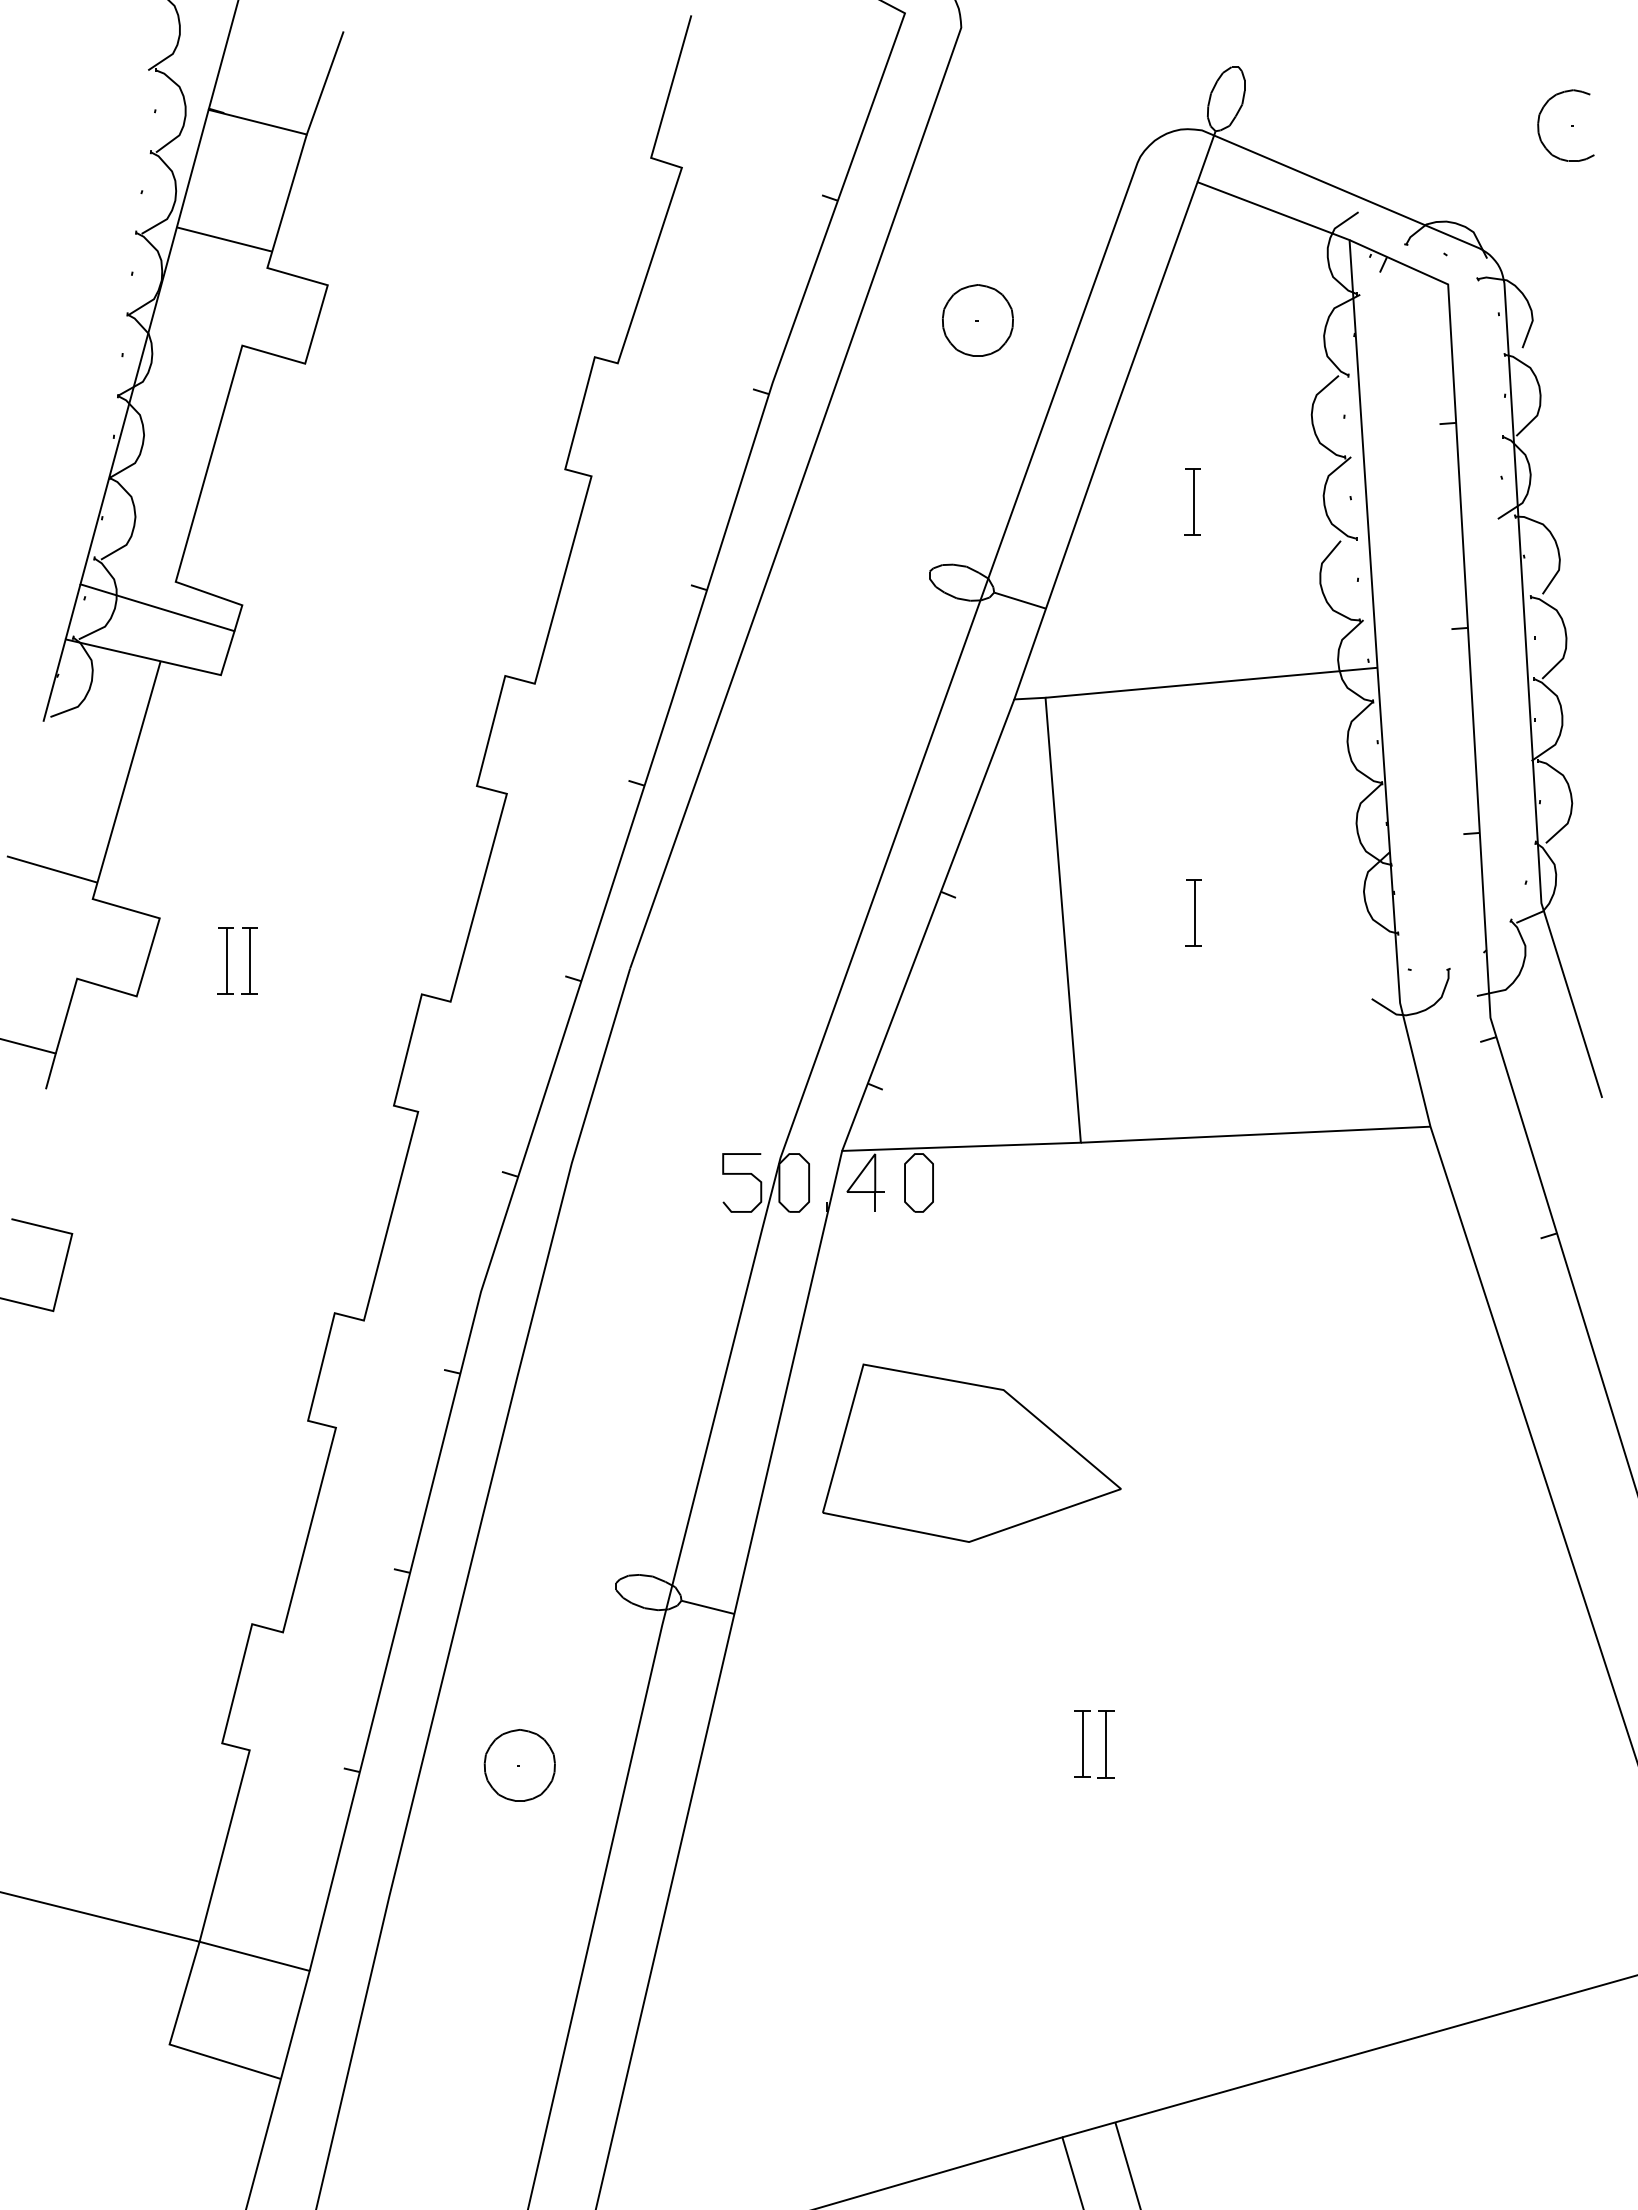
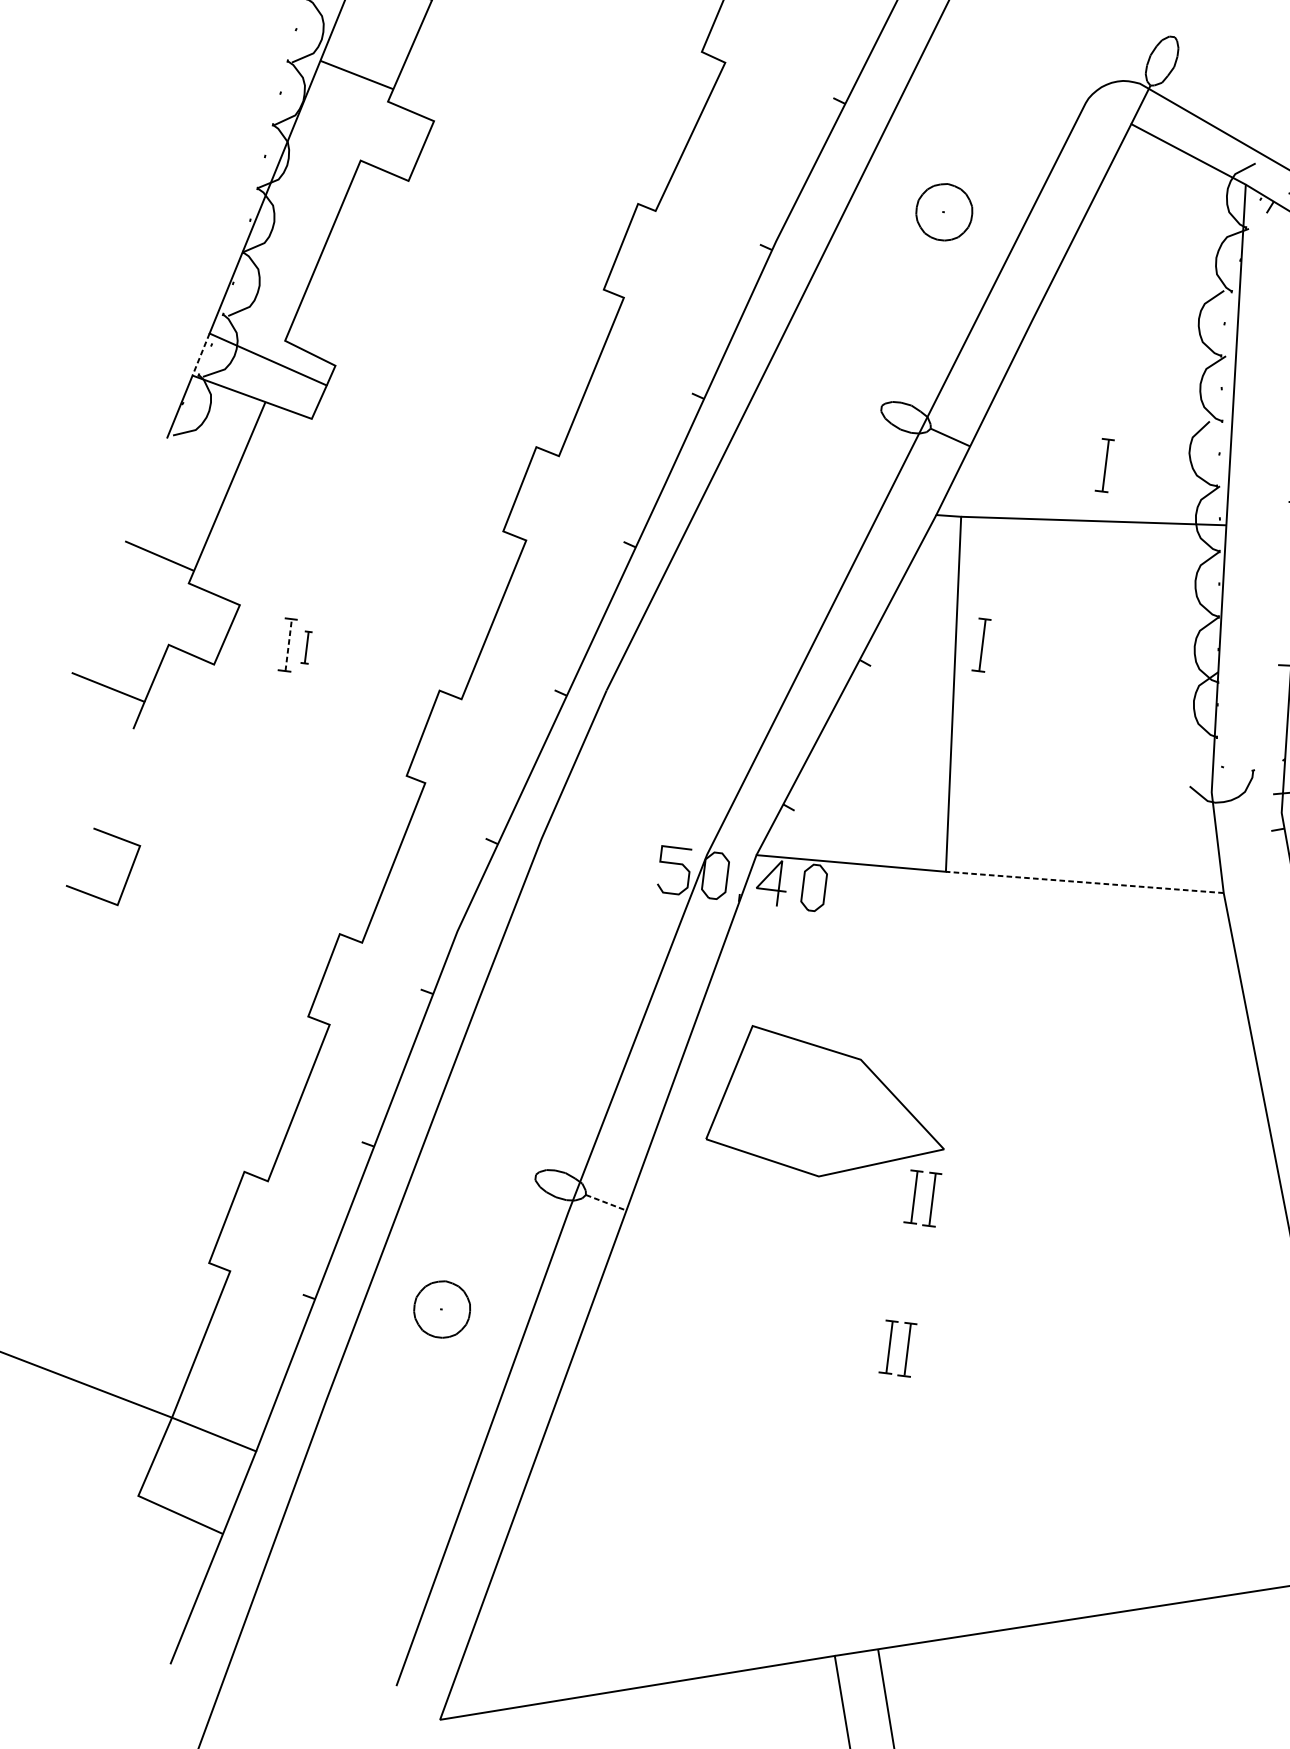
part: (1192, 501) -> (1104, 465), moved
line: (73, 611) -> (201, 354), solid -> dashed
part: (1193, 912) -> (981, 644), moved
line: (226, 960) -> (288, 644), solid -> dashed
part: (249, 960) -> (306, 647), size x0.6
line: (1255, 1134) -> (1084, 882), solid -> dashed
part: (1091, 1553) -> (914, 1197), added
line: (708, 1607) -> (606, 1202), solid -> dashed

